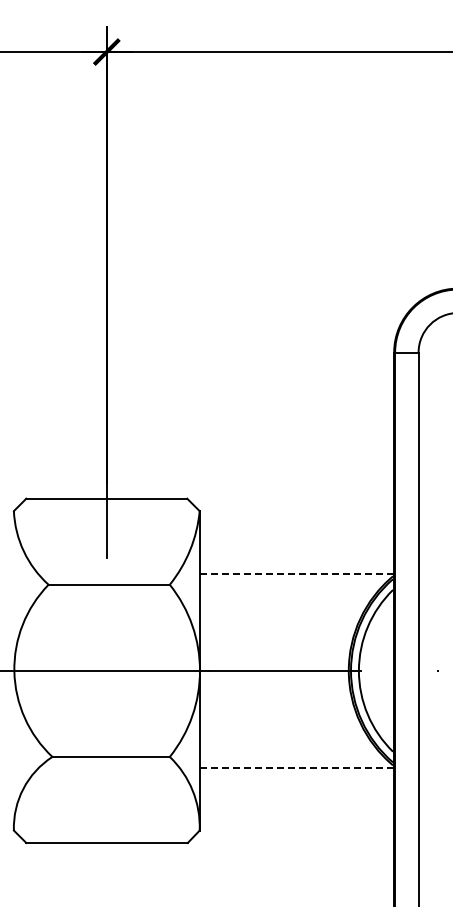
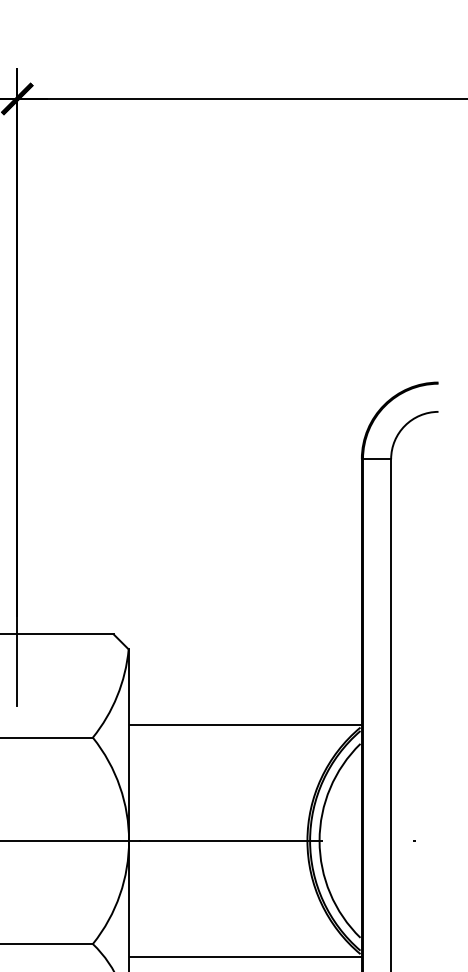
line: (296, 573) -> (244, 724), dashed -> solid
line: (296, 767) -> (244, 956), dashed -> solid

